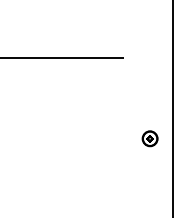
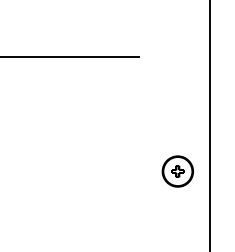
part: (149, 138) -> (176, 171), size x1.43

